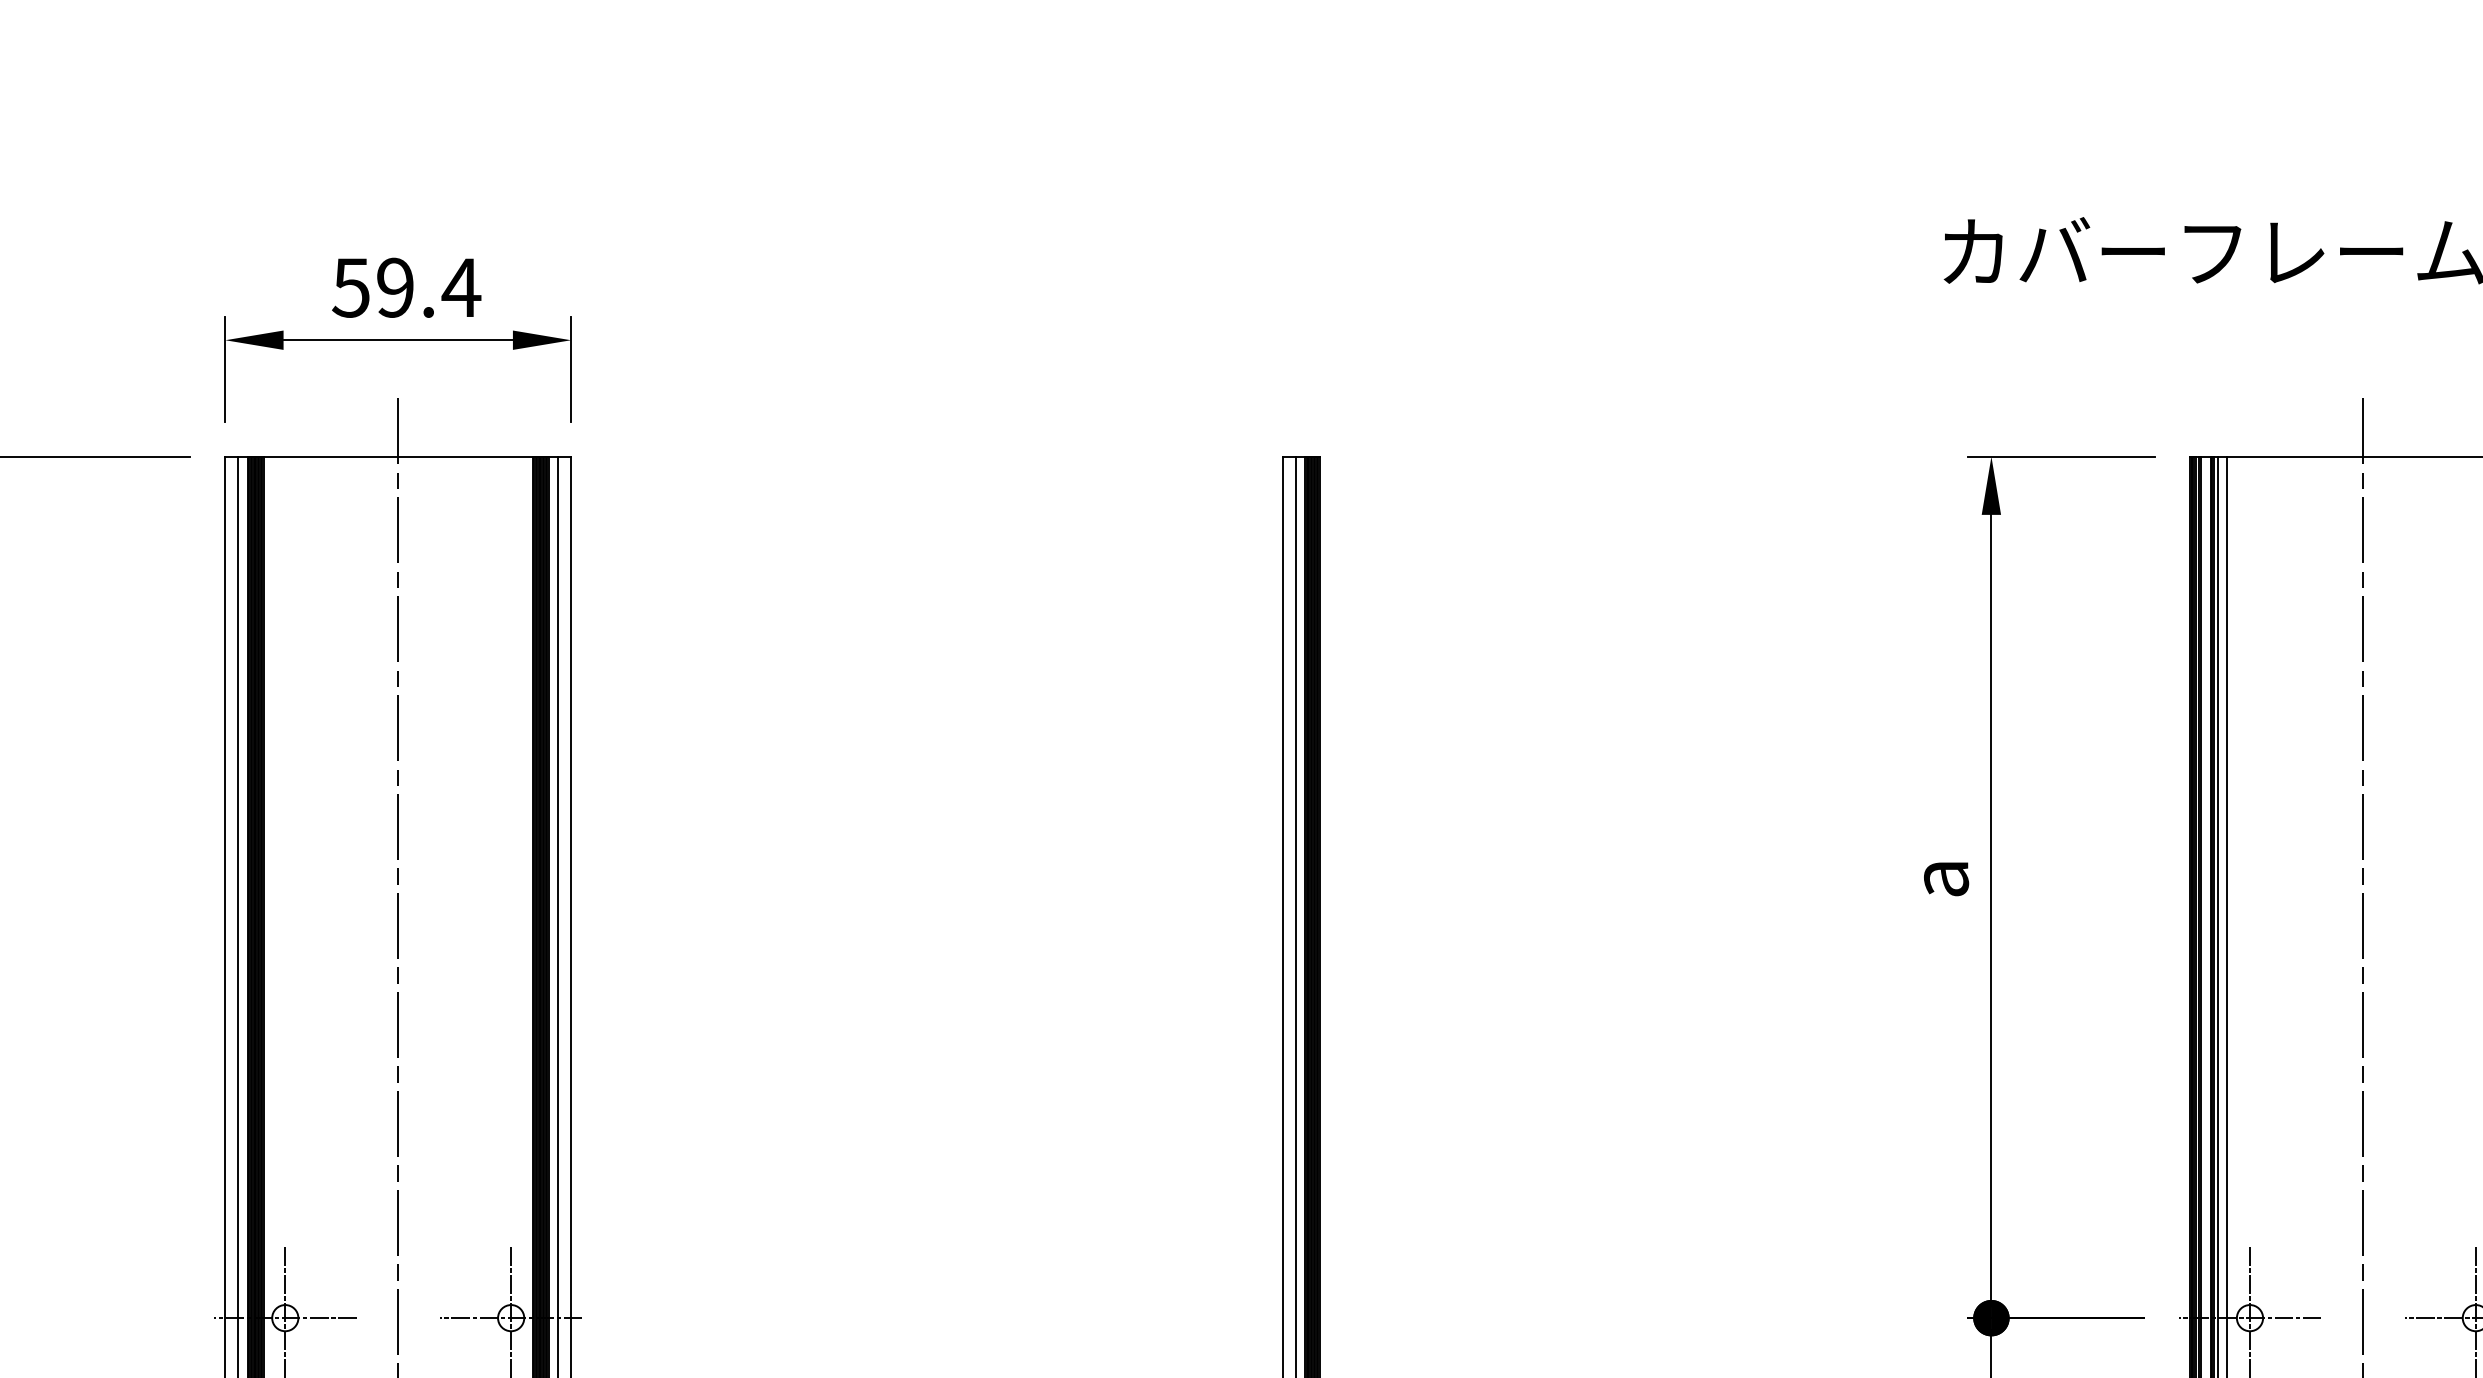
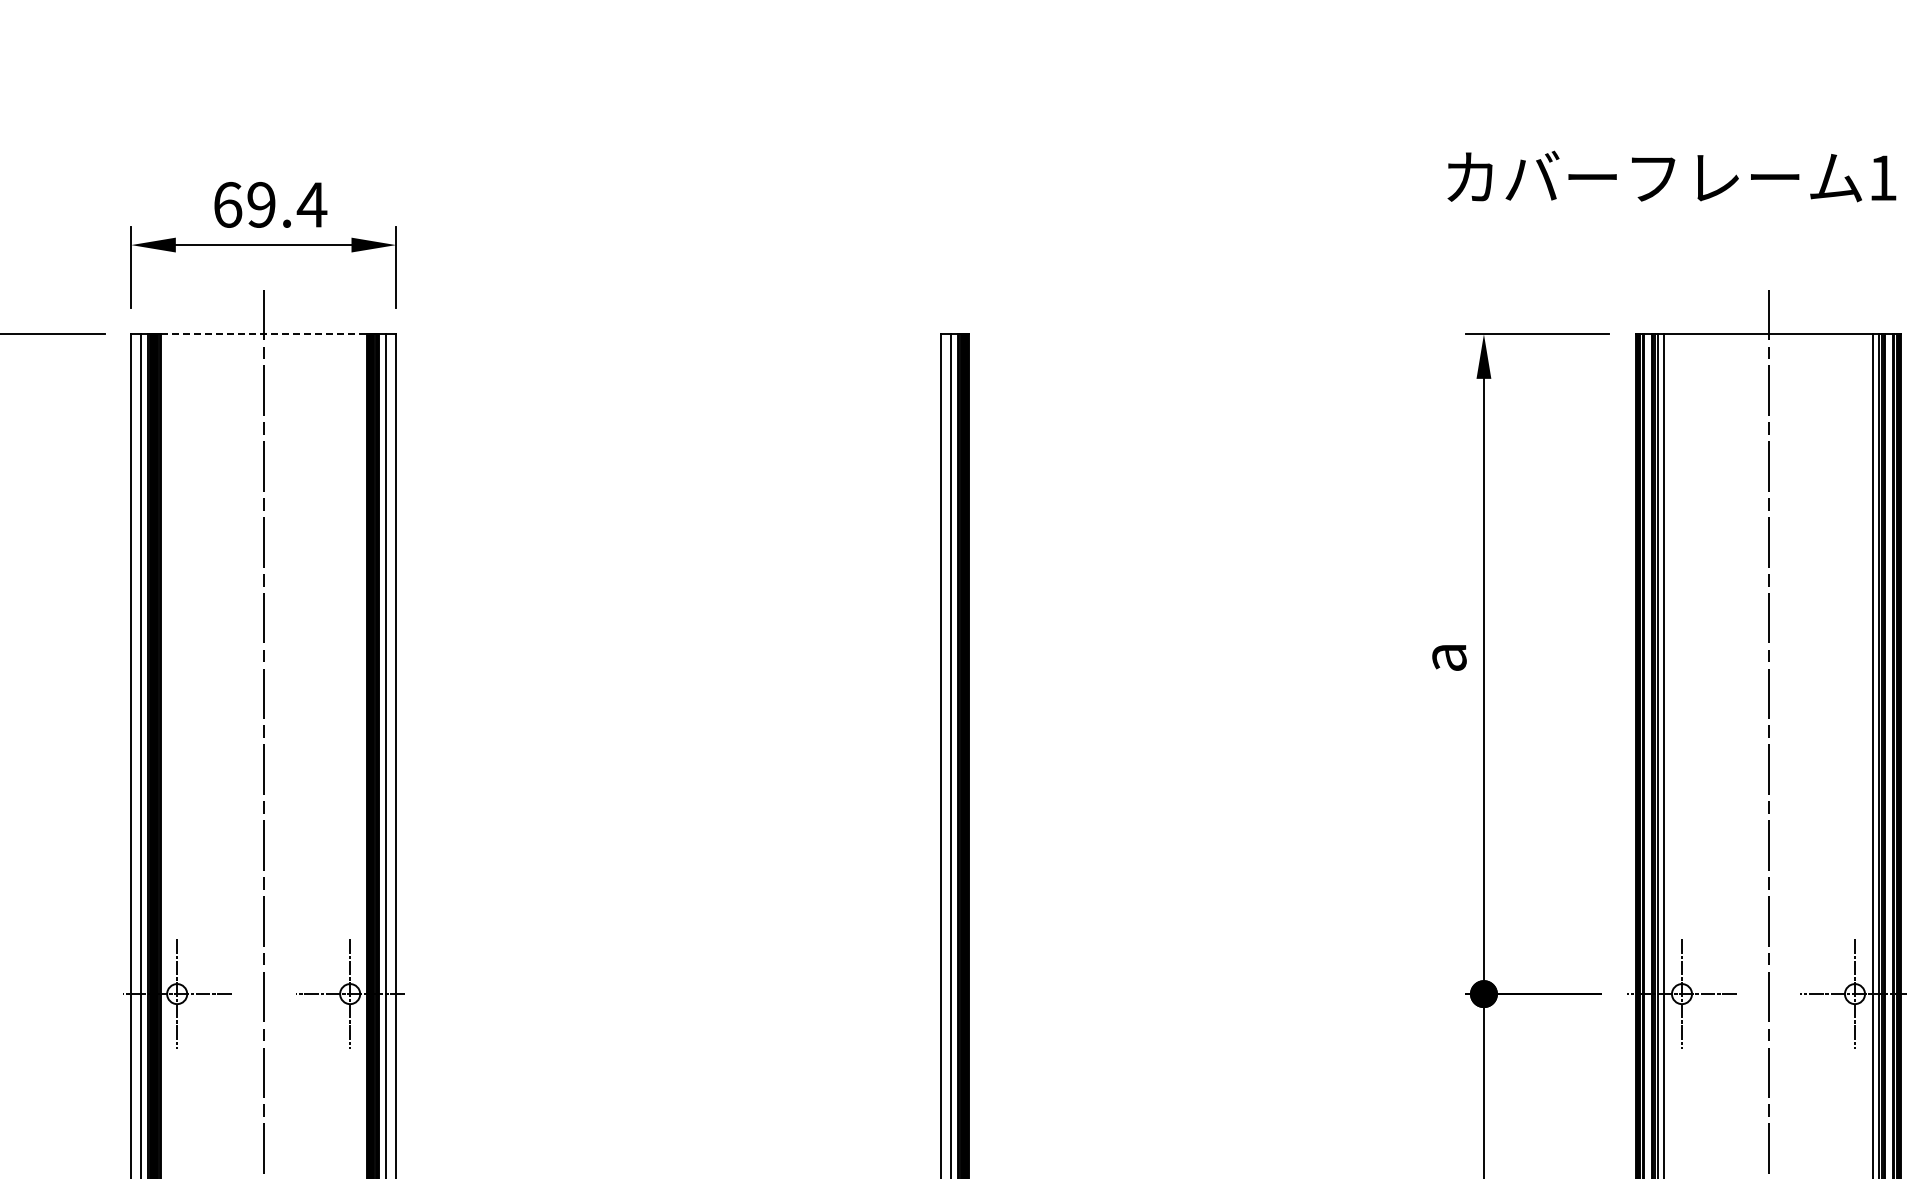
text: (351, 287) -> (227, 204), 59.4 -> 69.4
line: (398, 456) -> (263, 334), solid -> dashed

